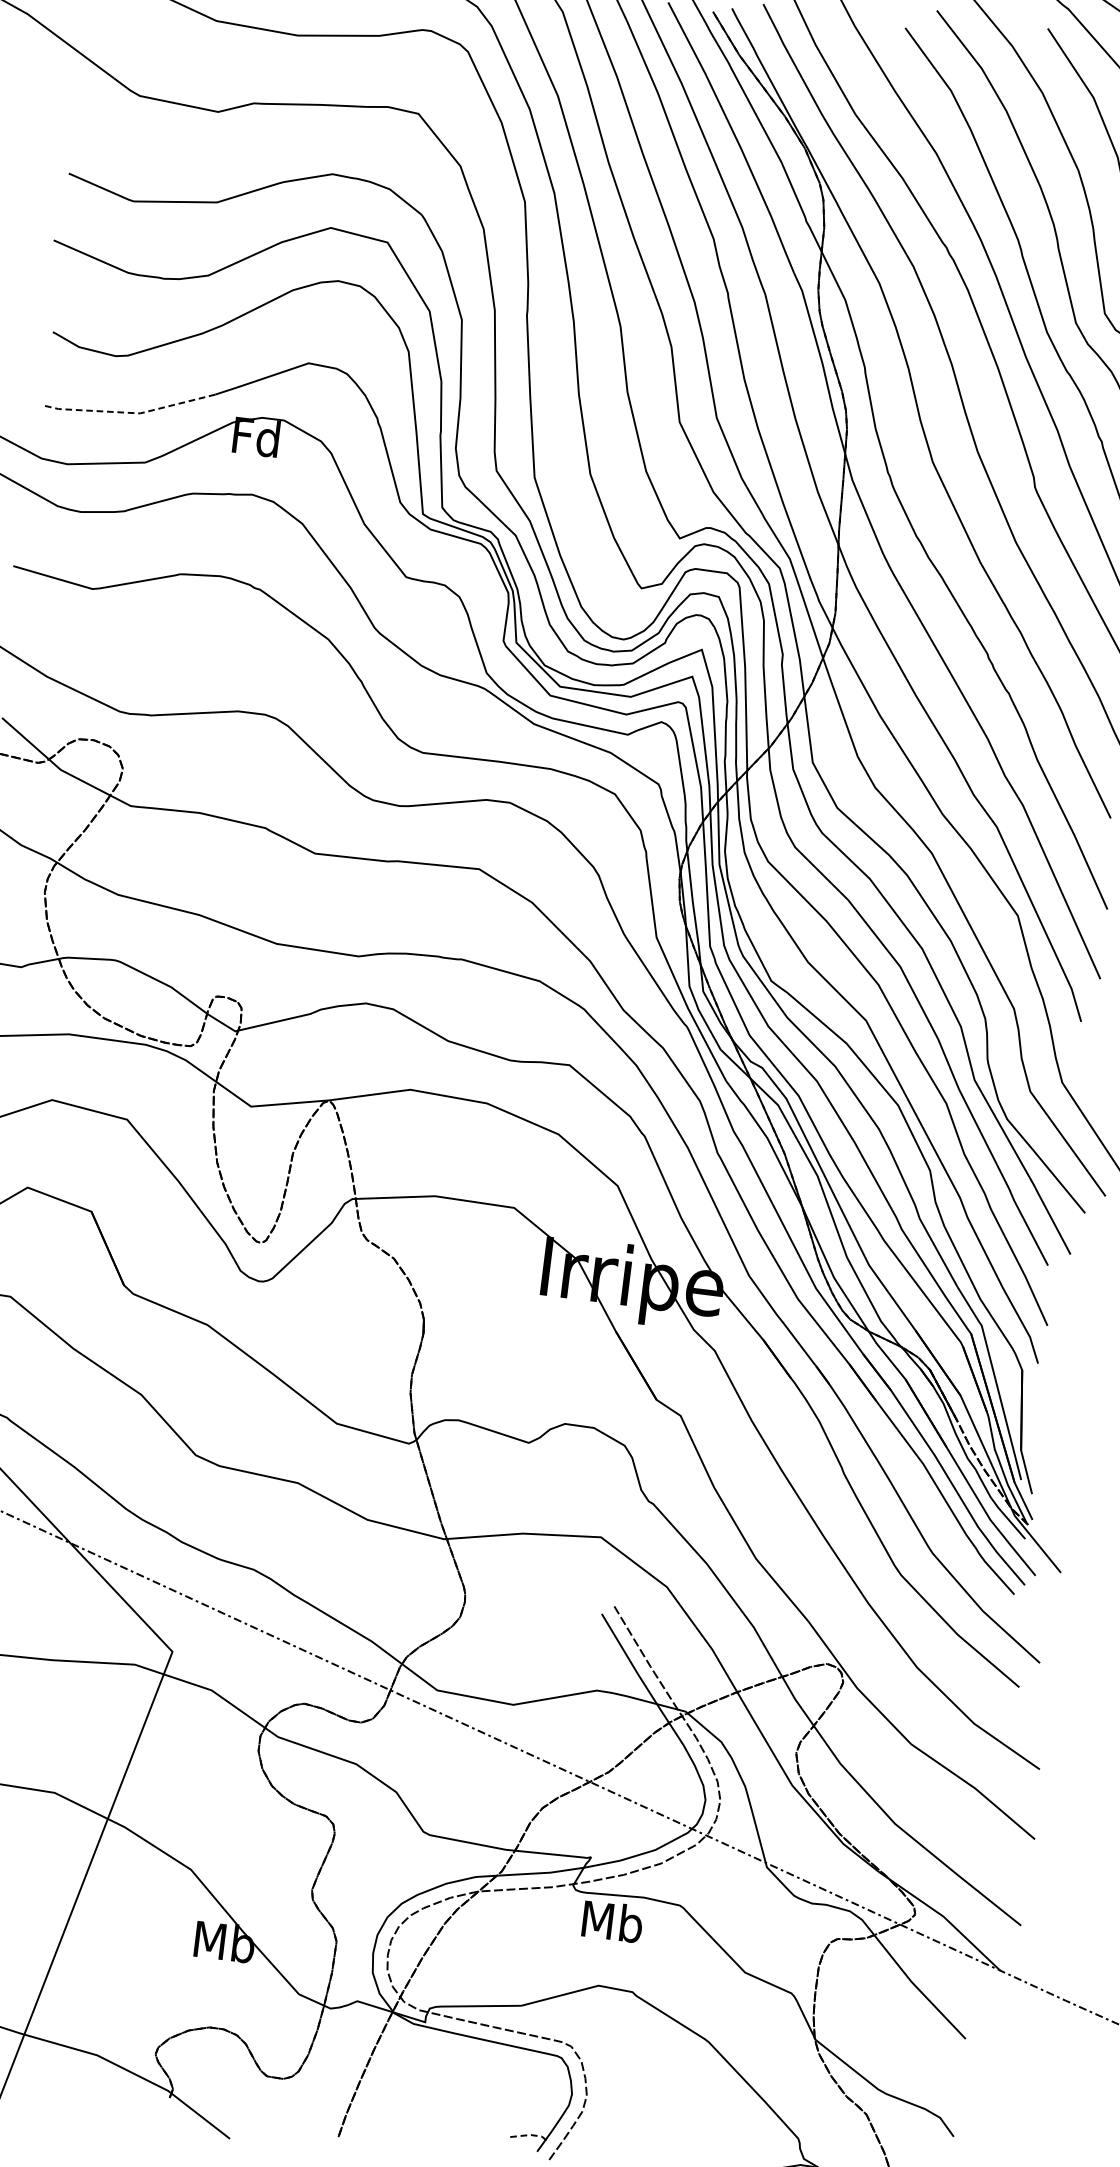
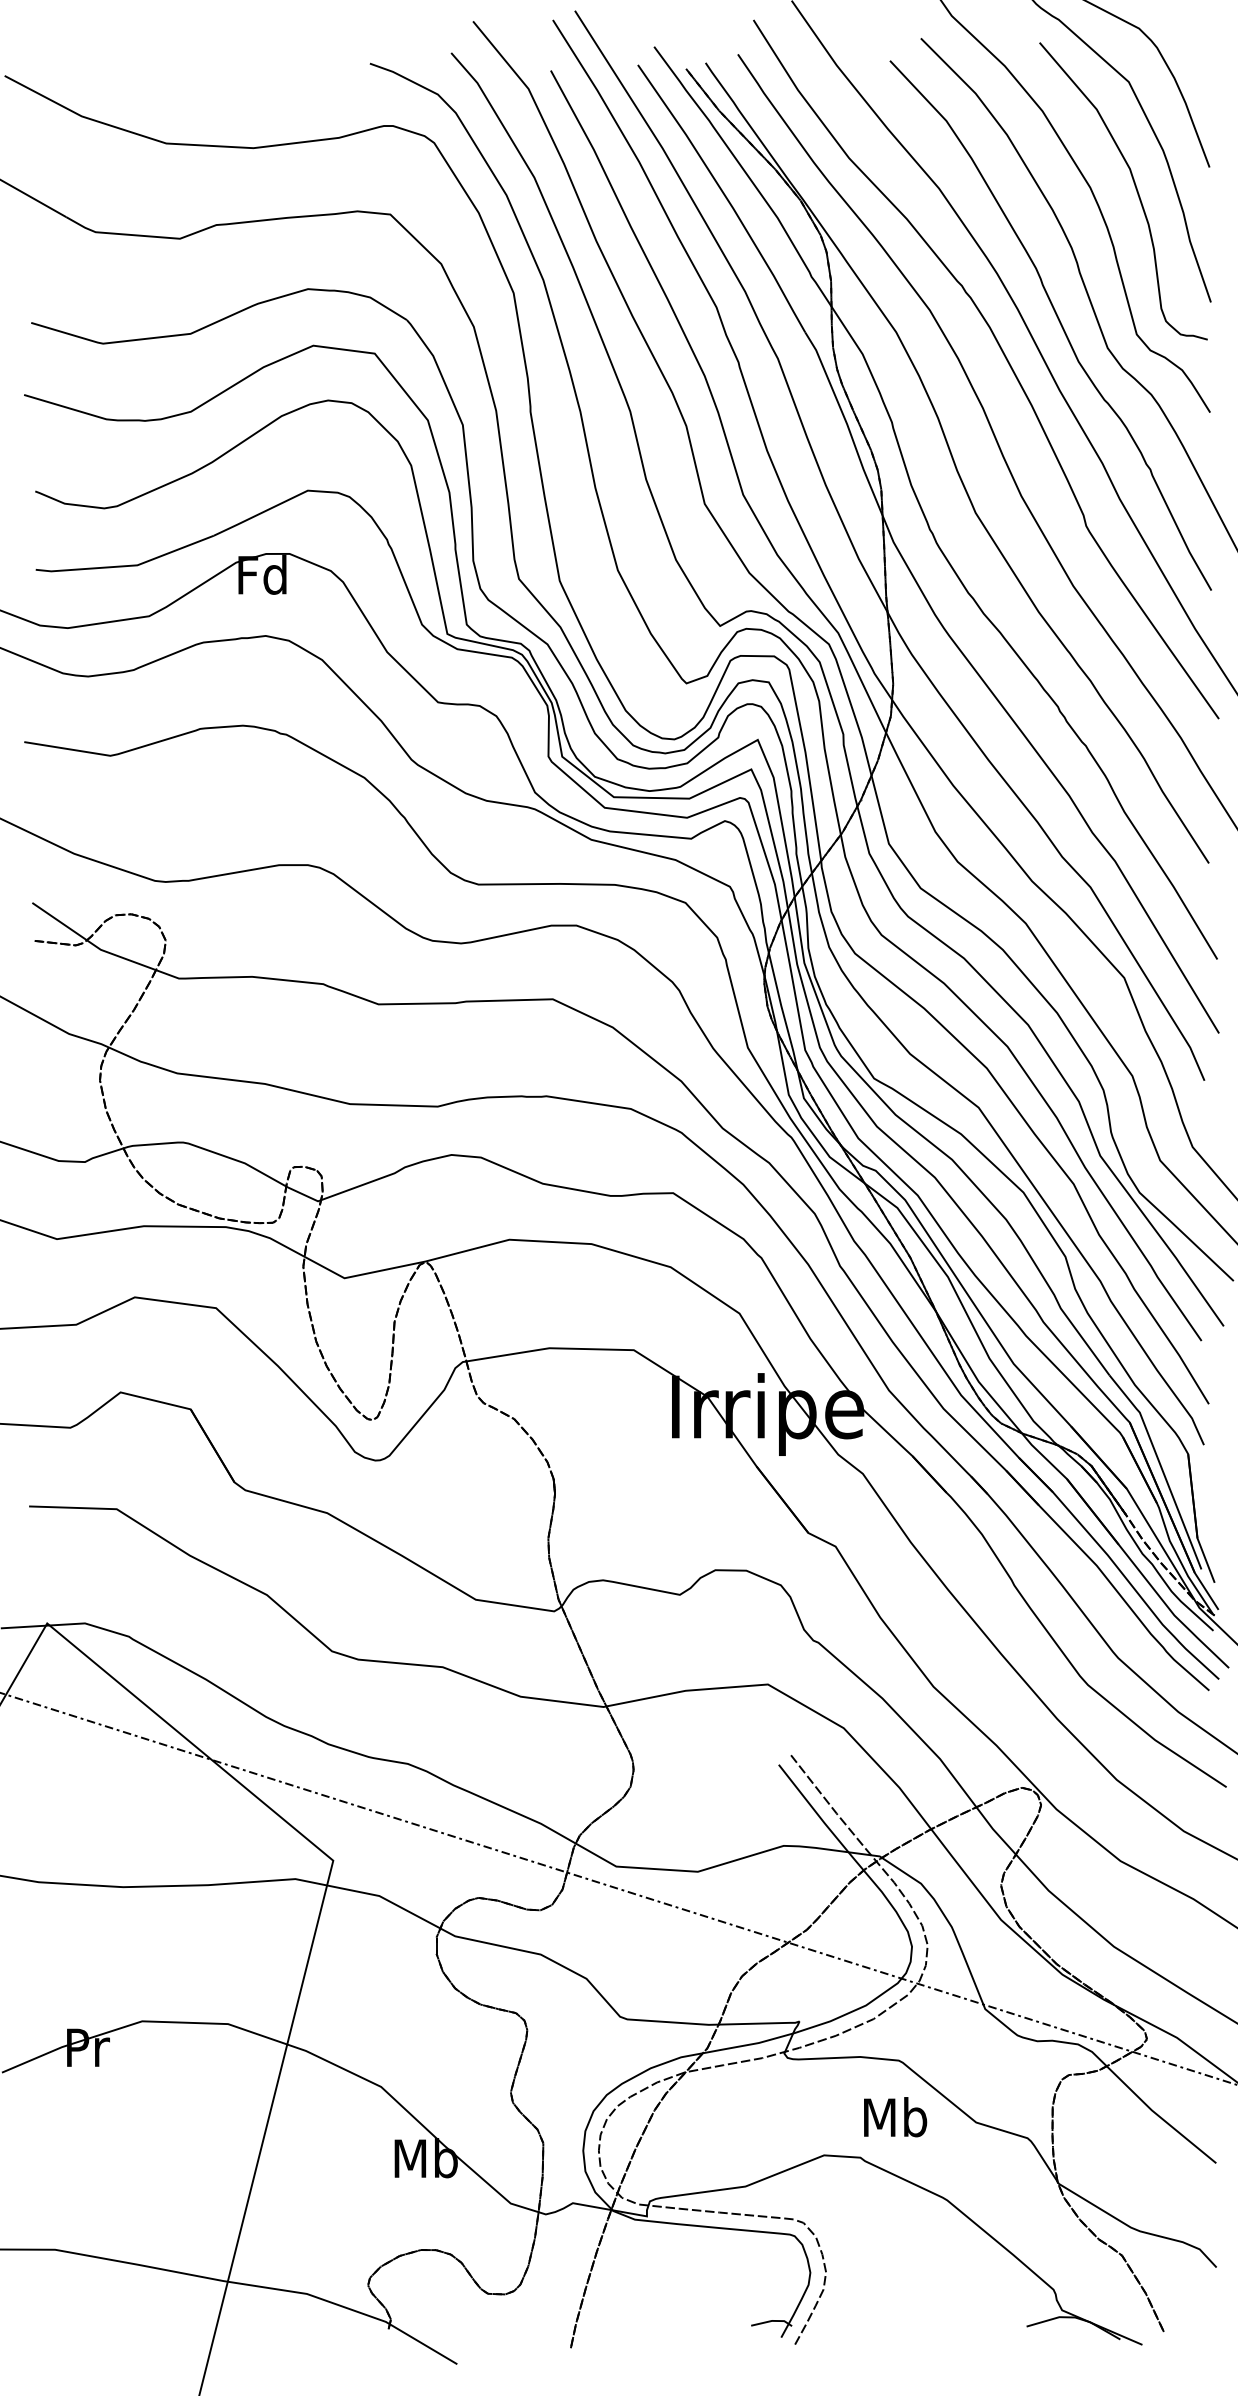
line: (129, 413) -> (126, 566), dashed -> solid
text: (612, 1921) -> (895, 2117), moved
line: (530, 2134) -> (772, 2320), dashed -> solid

